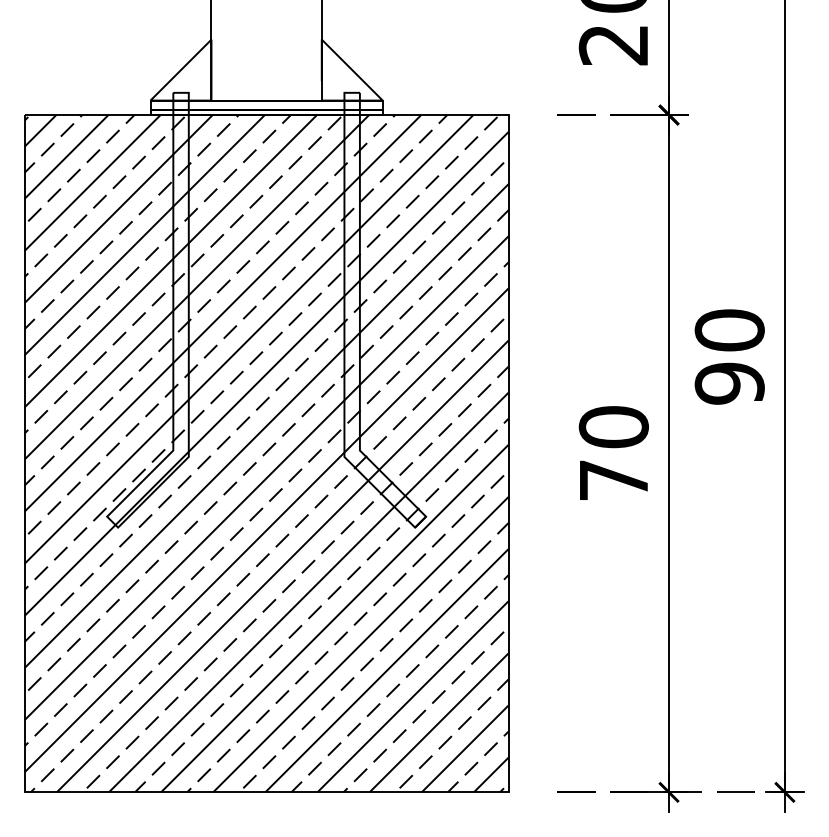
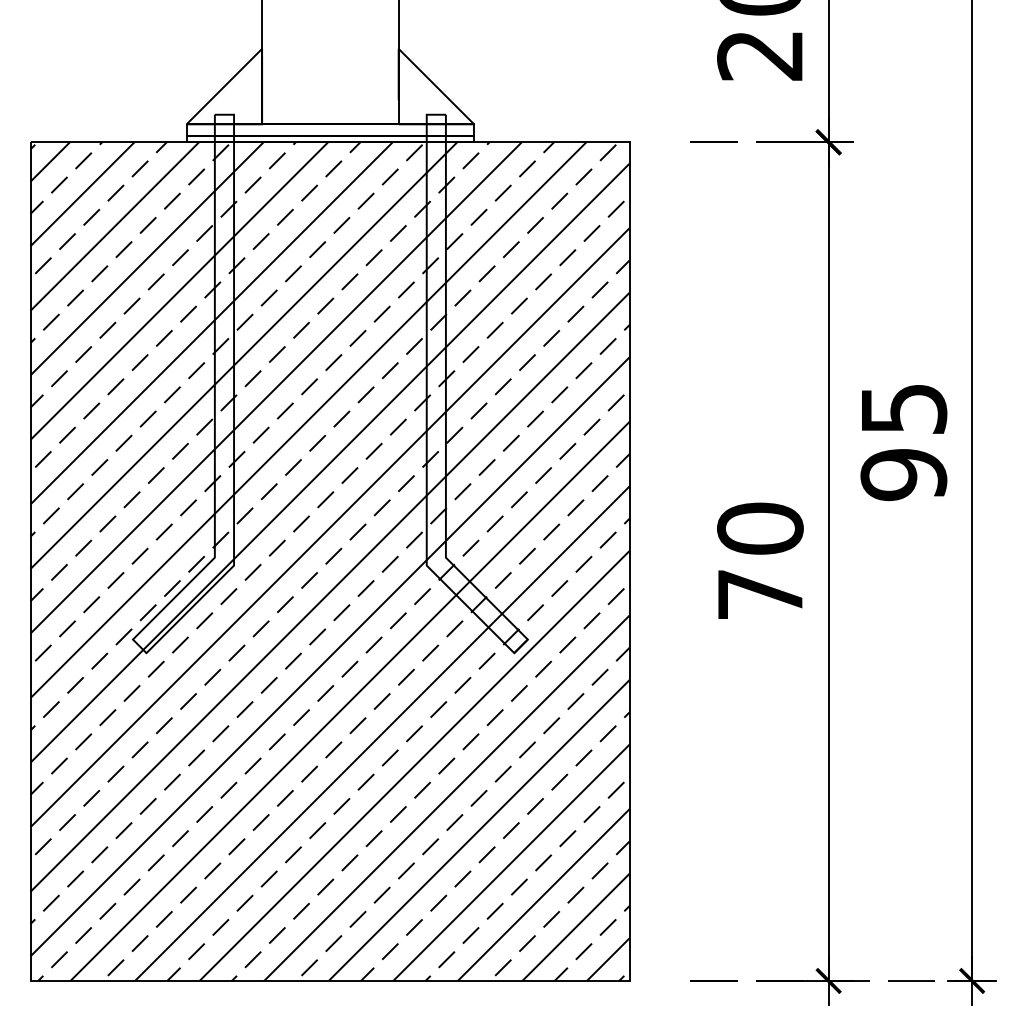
text: (729, 330) -> (903, 408), 90 -> 95

